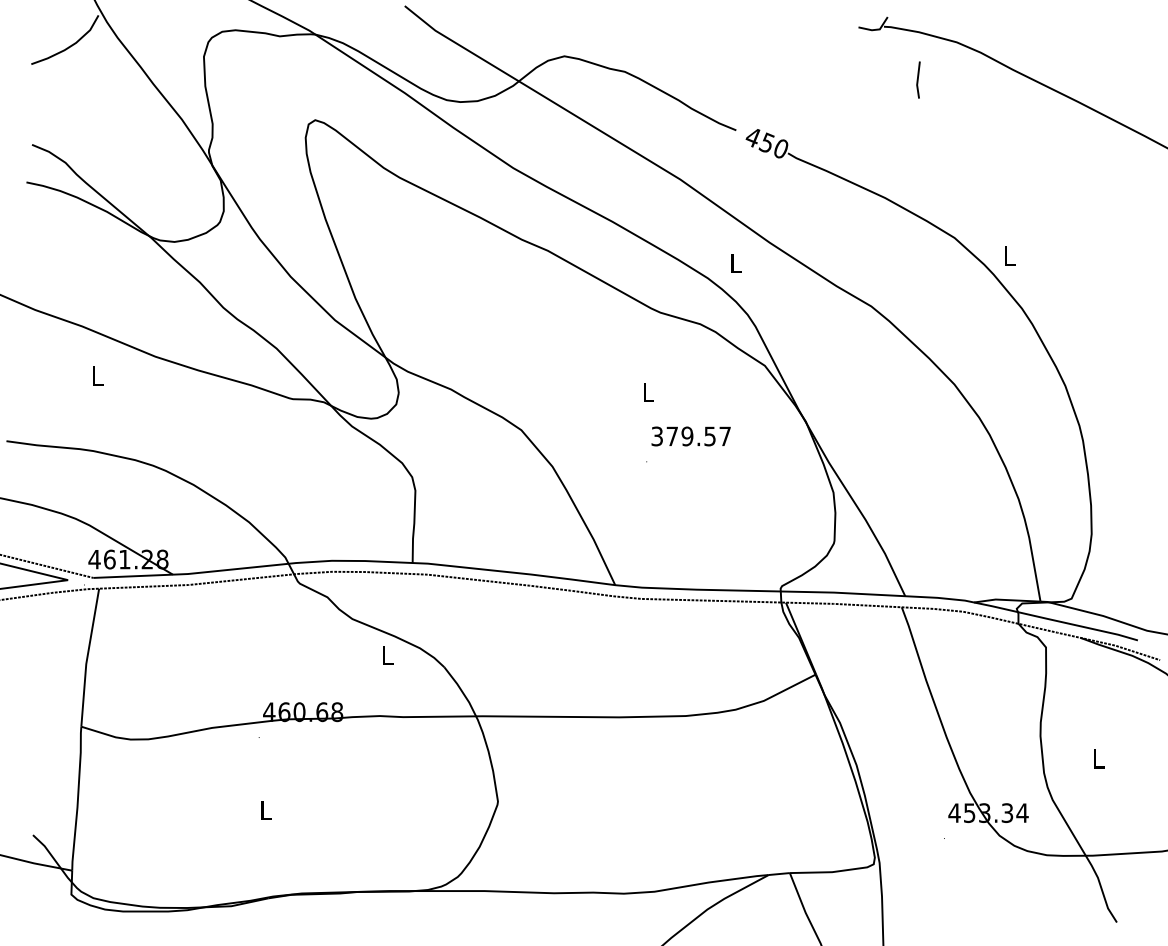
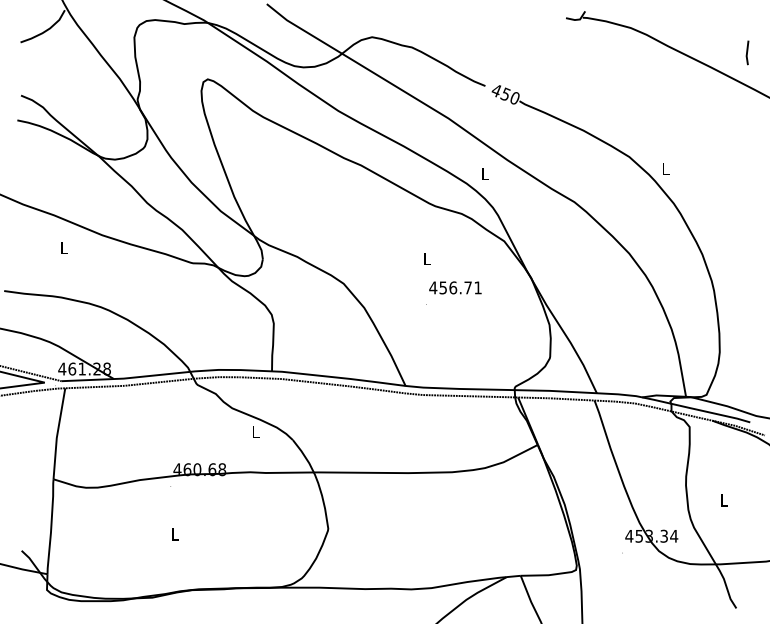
line: (918, 79) -> (747, 52), moved
text: (690, 435) -> (455, 287), 379.57 -> 456.71

